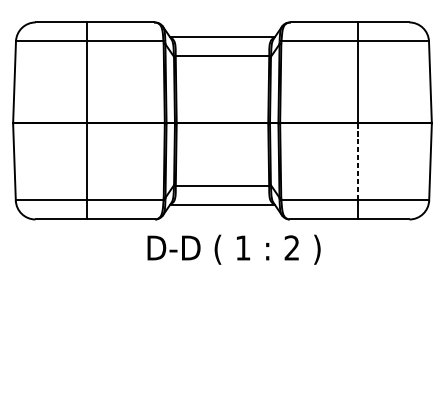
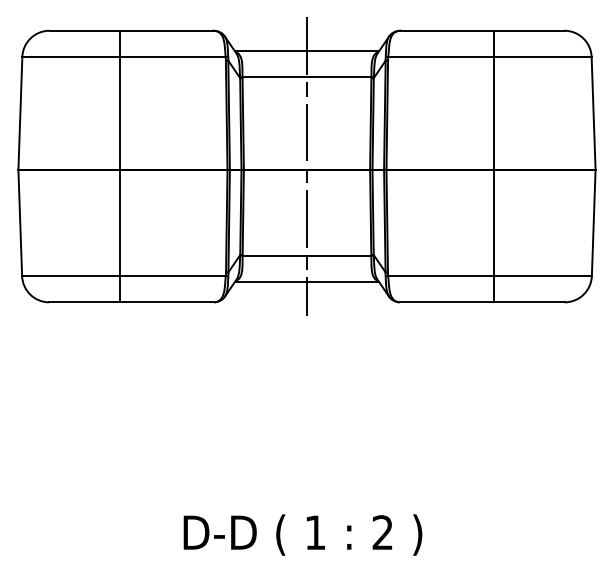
line: (222, 120) -> (307, 166), added
line: (357, 162) -> (493, 223), dashed -> solid
text: (233, 249) -> (302, 534), moved

